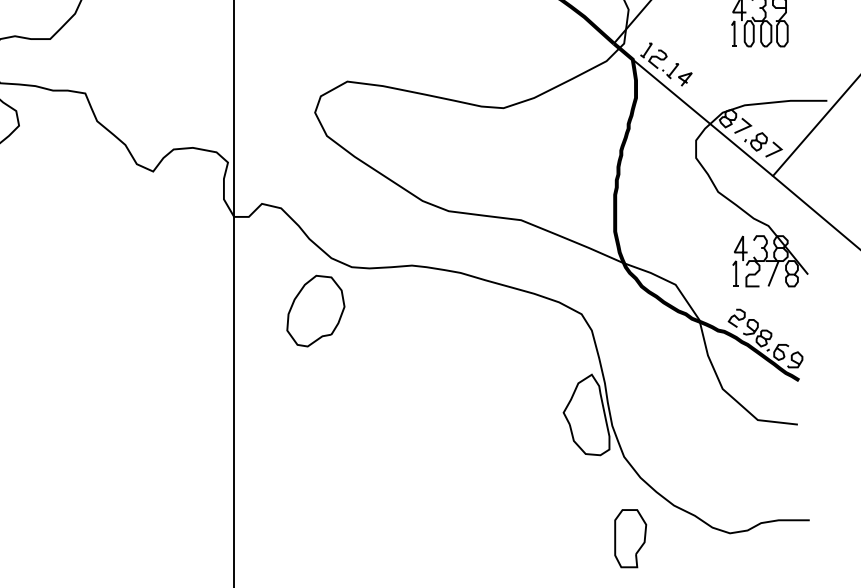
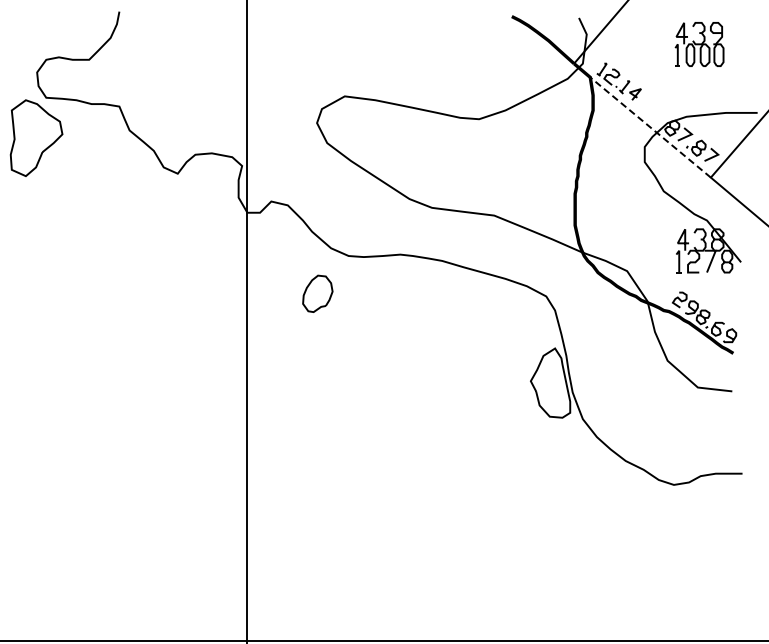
line: (702, 117) -> (650, 127), solid -> dashed
part: (315, 310) -> (317, 293), size x0.6
part: (630, 538) -> (588, 489), removed

